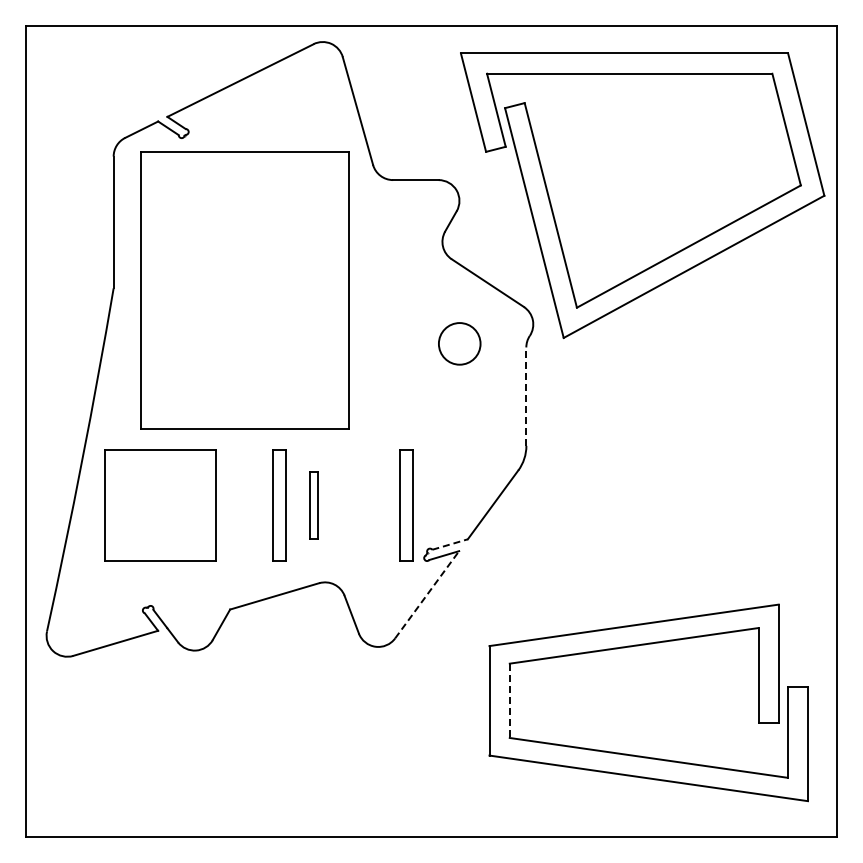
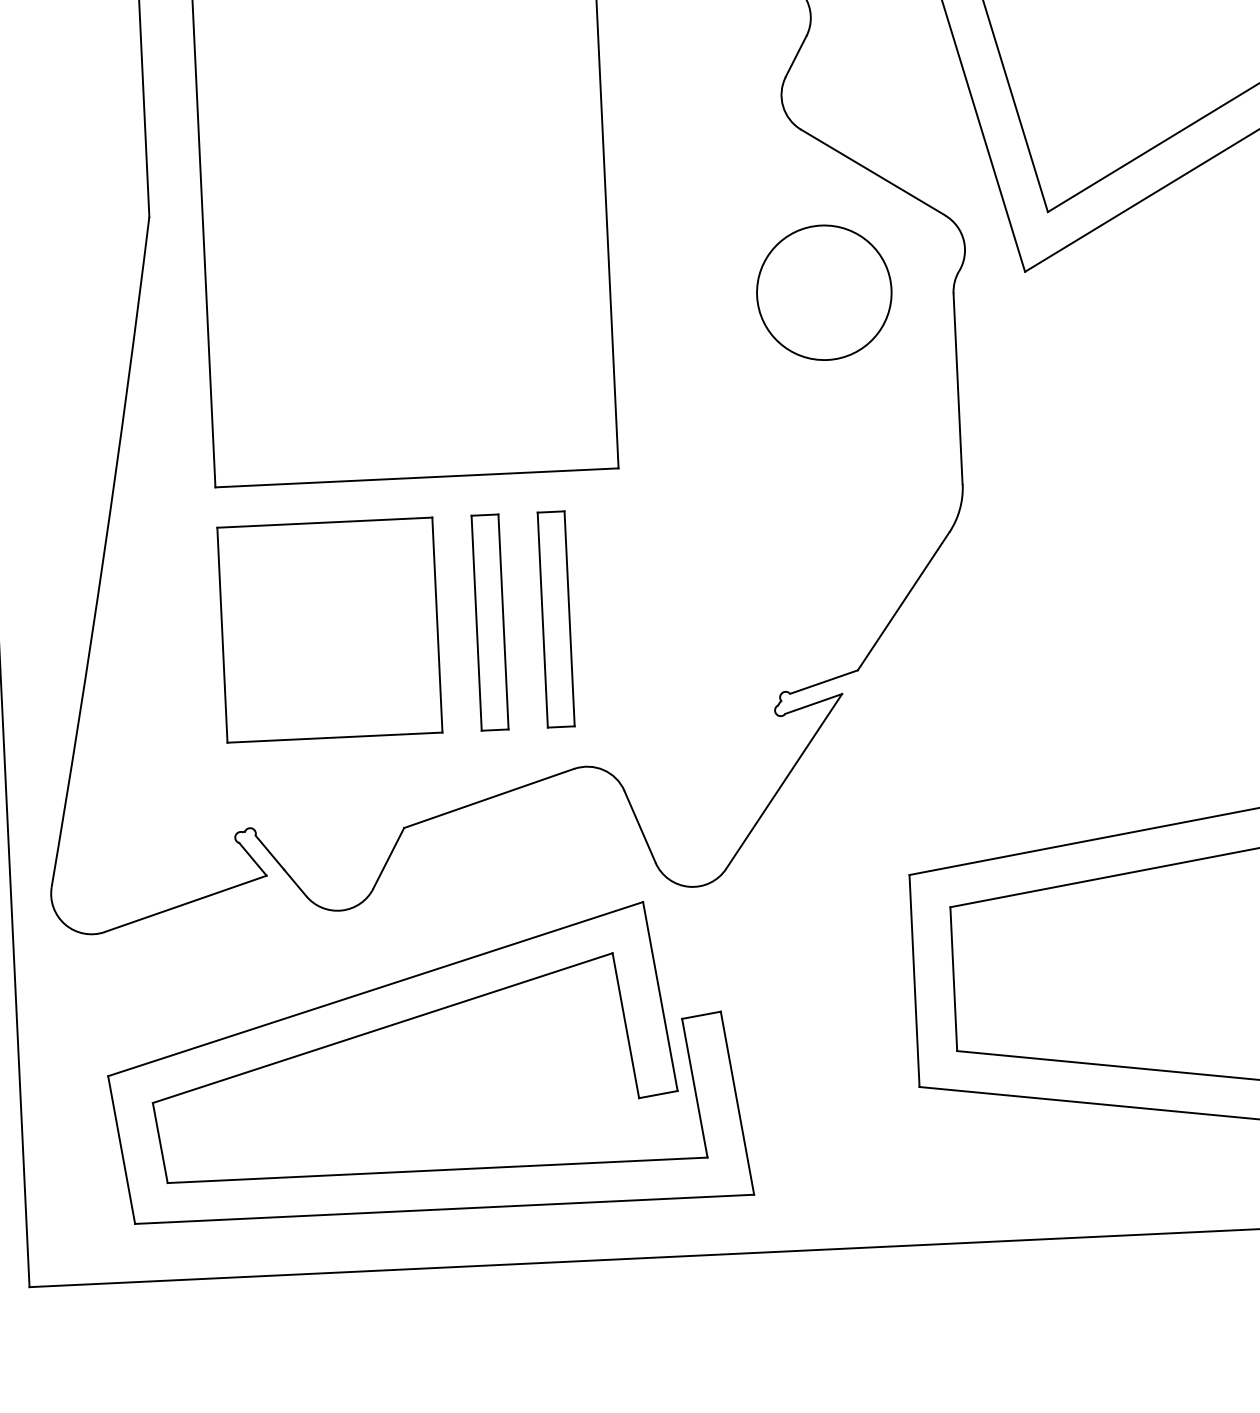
circle: (459, 343) -> (823, 292), size x1.67
line: (526, 396) -> (958, 388), dashed -> solid
part: (160, 505) -> (329, 629), moved
part: (313, 505) -> (556, 618), size x1.67
part: (406, 505) -> (736, 610), removed
line: (450, 544) -> (824, 681), dashed -> solid
line: (427, 594) -> (784, 780), dashed -> solid
line: (509, 701) -> (953, 980), dashed -> solid
part: (232, 708) -> (417, 1019), added

